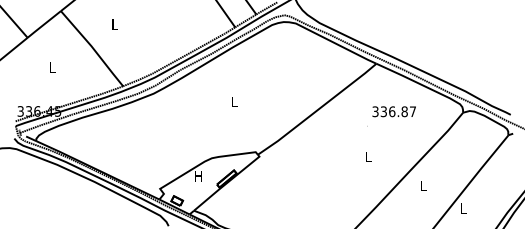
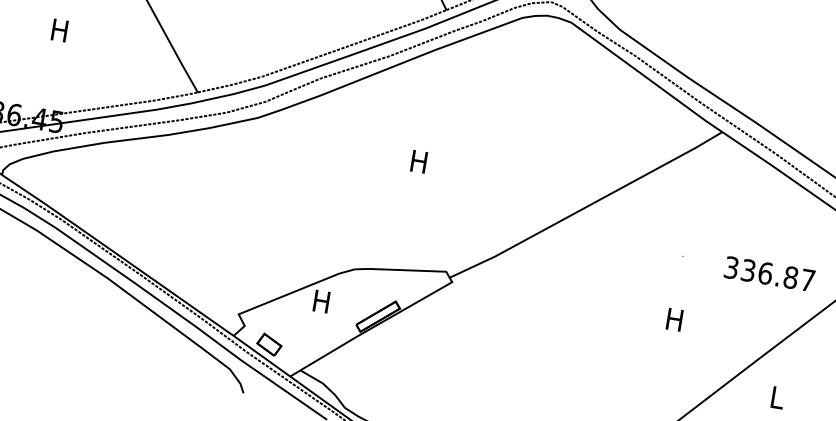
text: (52, 67) -> (60, 30), L -> H
text: (233, 101) -> (417, 160), L -> H
text: (393, 111) -> (768, 273), moved
text: (368, 156) -> (674, 318), L -> H

